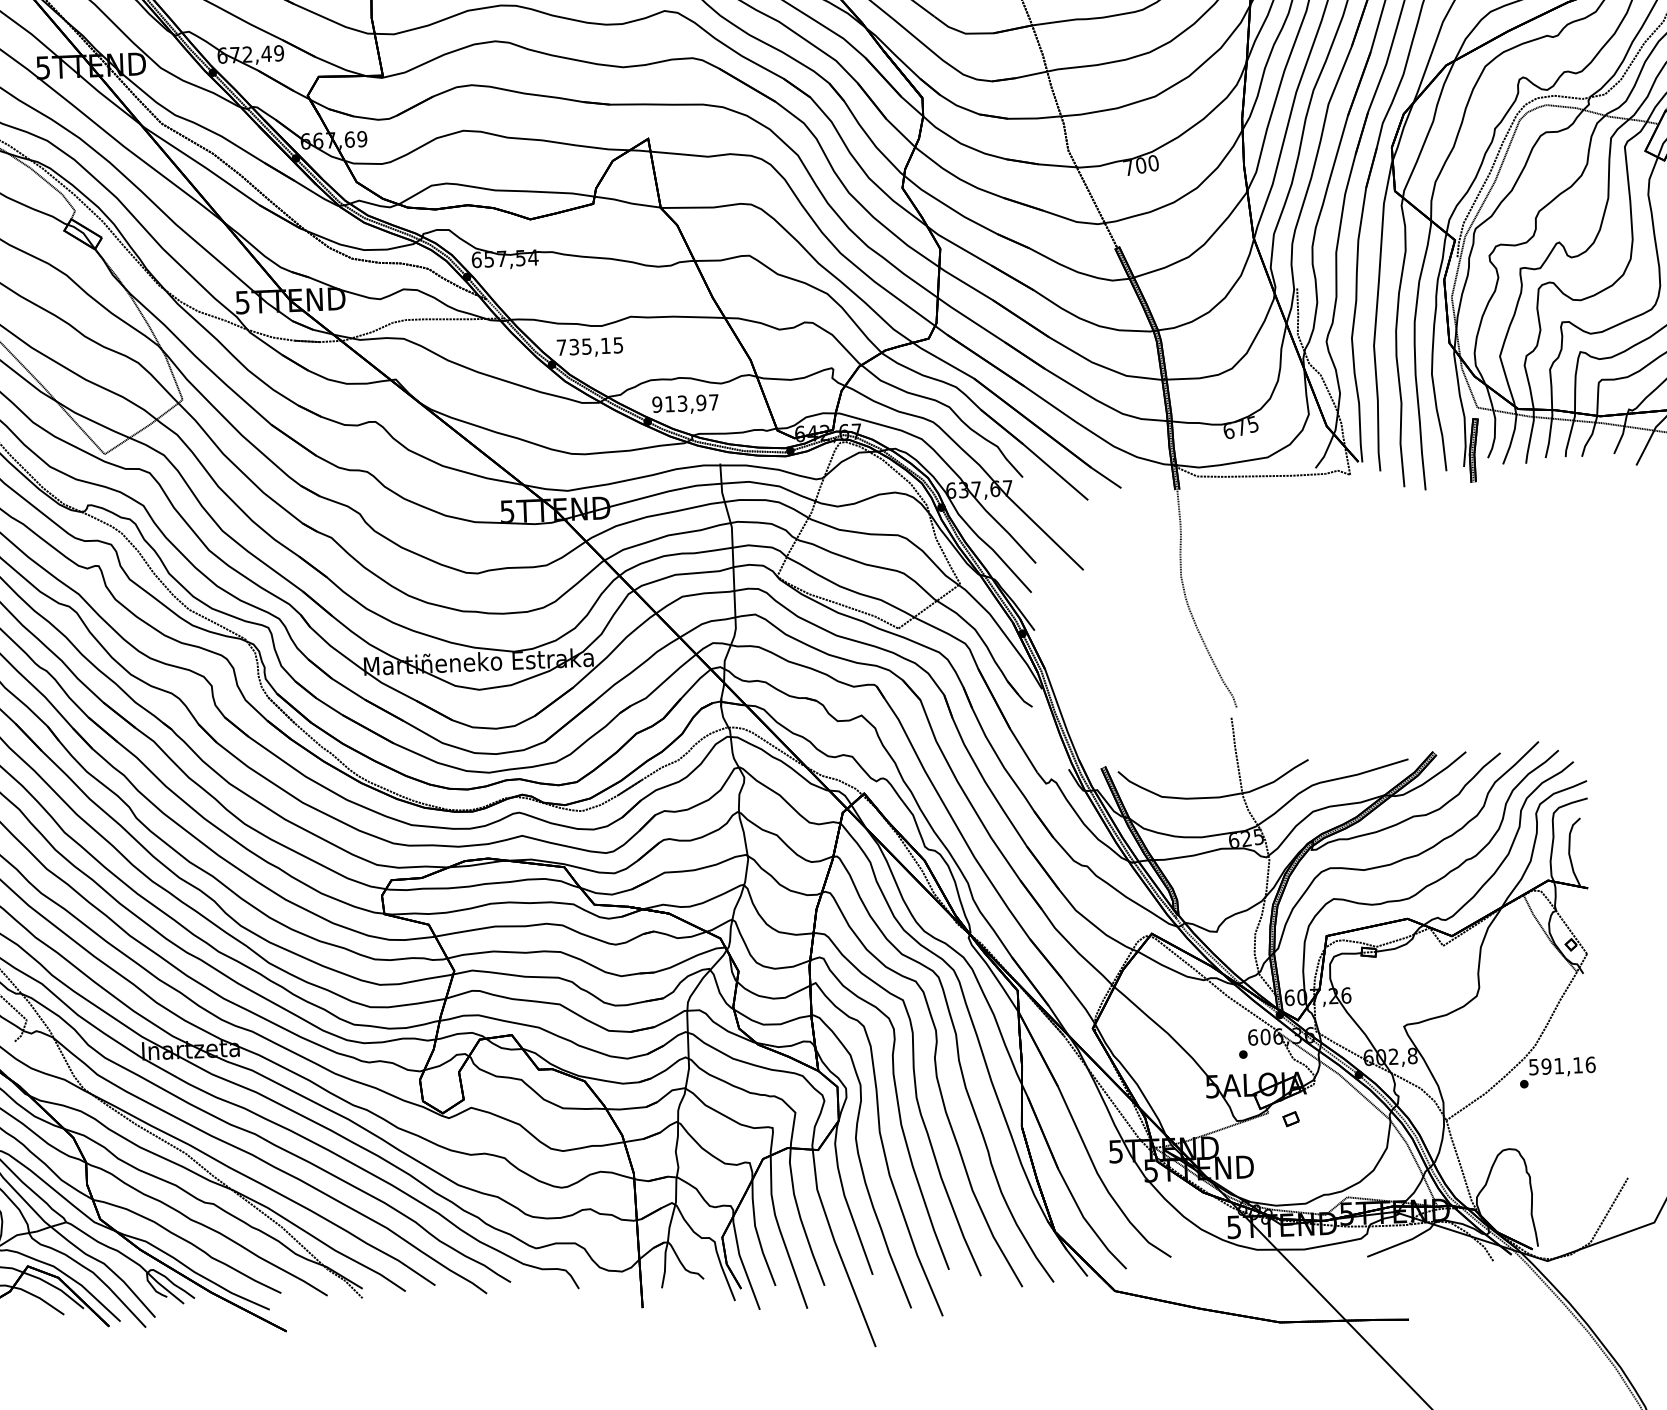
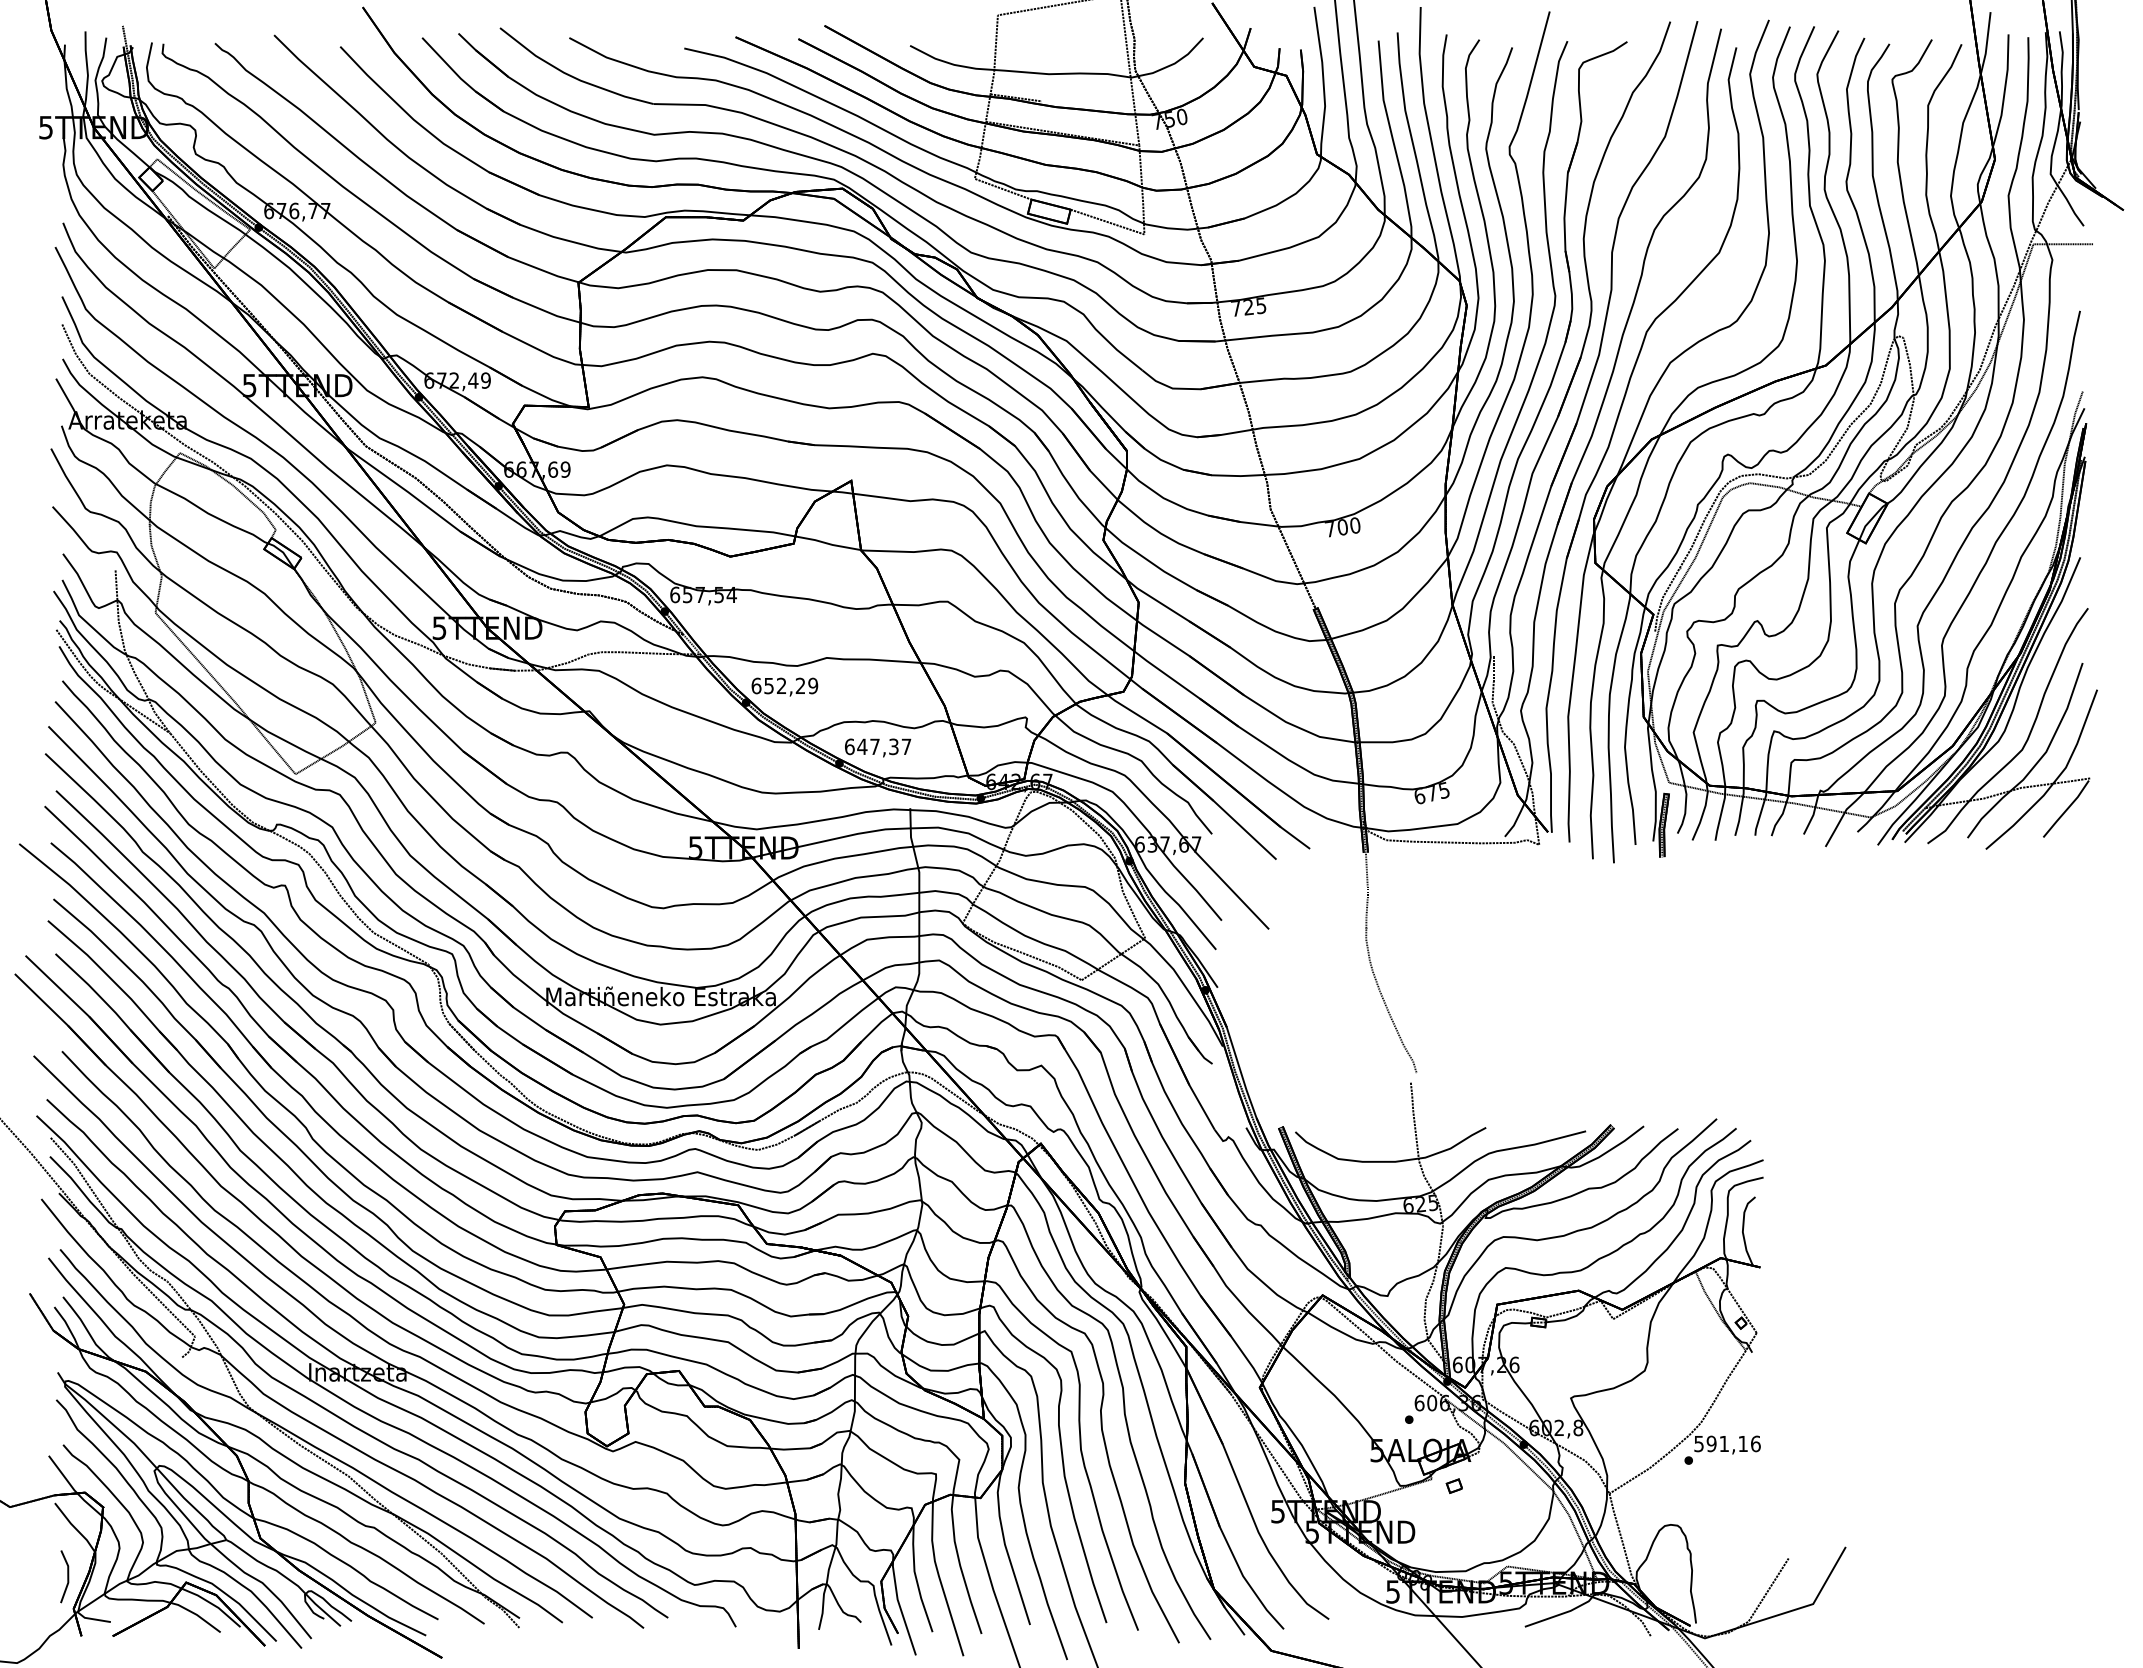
text: (589, 346) -> (784, 685), 735,15 -> 652,29
text: (679, 403) -> (871, 746), 913,97 -> 647,37

